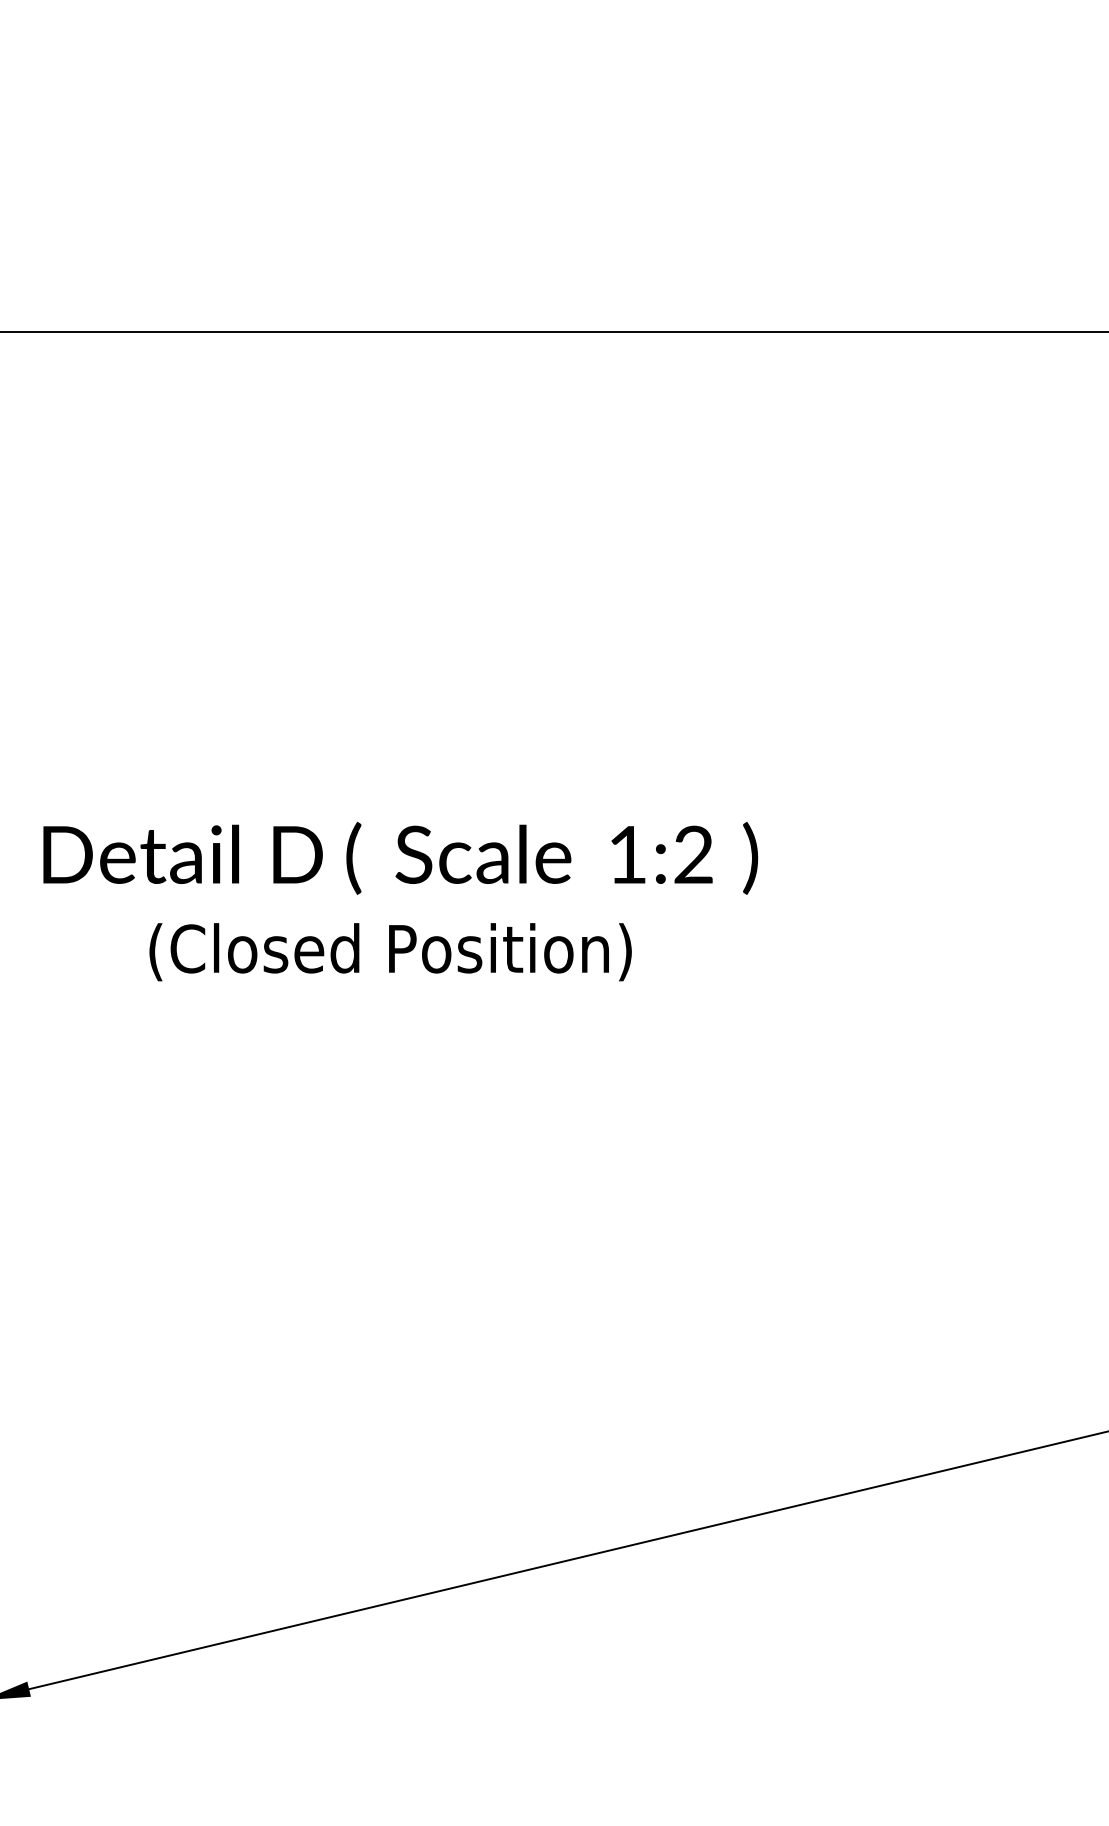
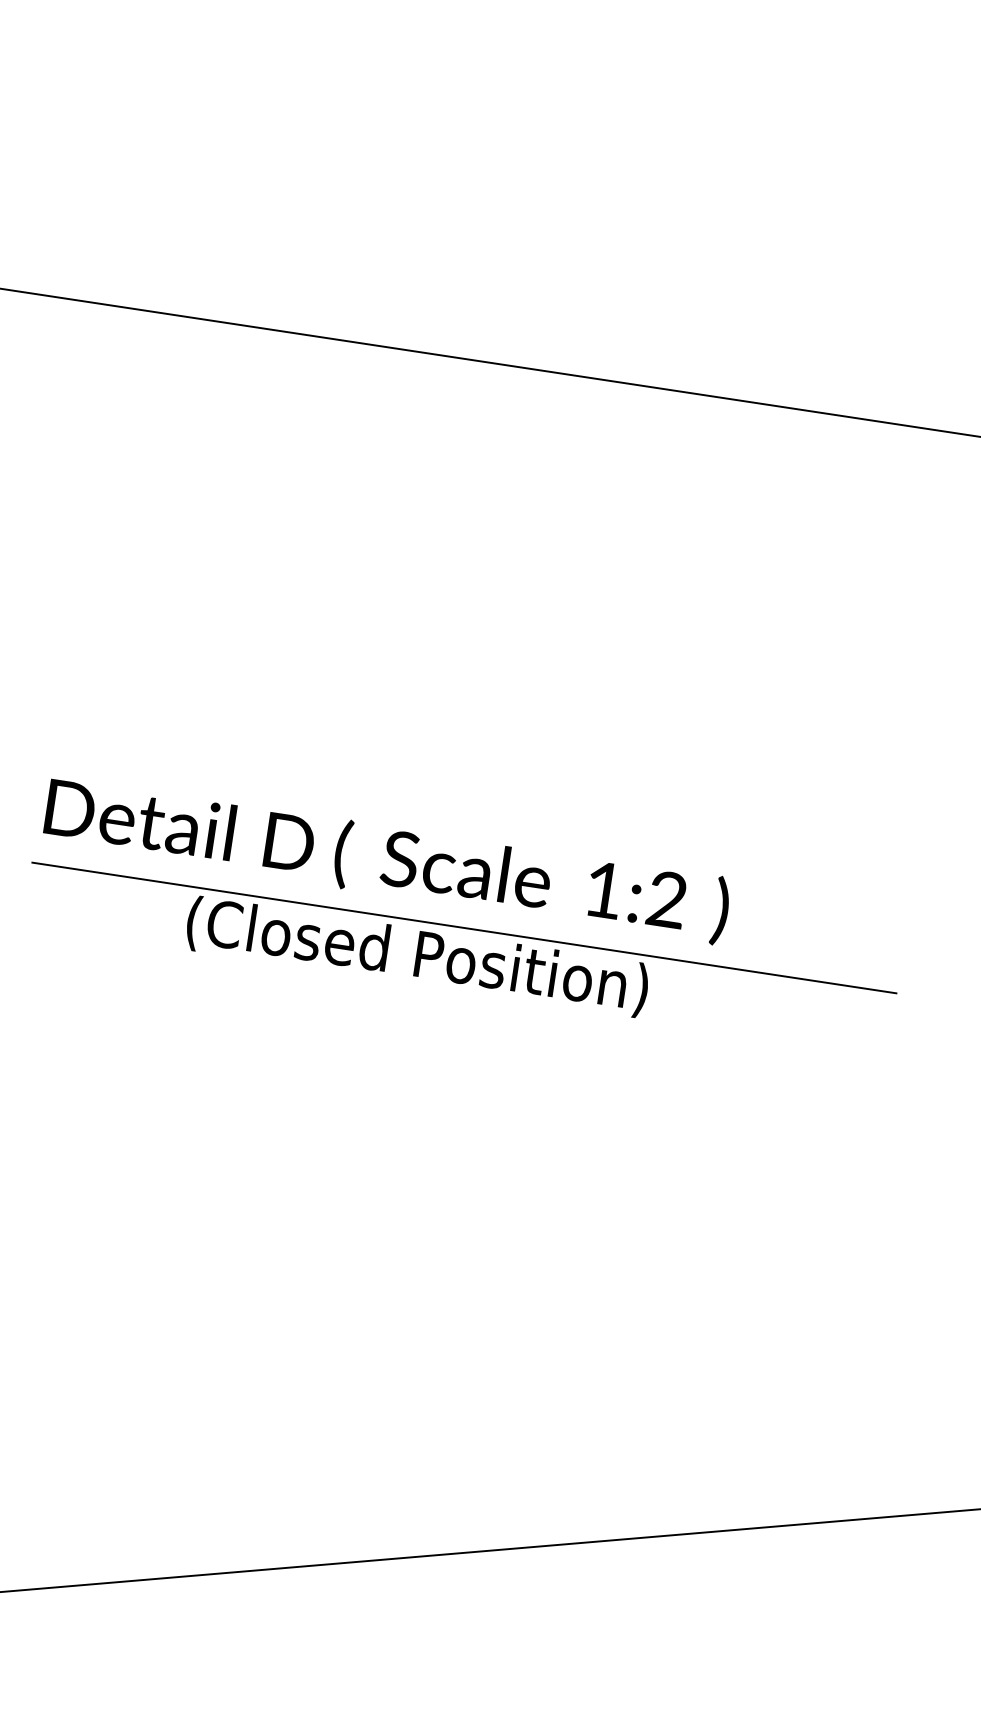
line: (490, 915) -> (464, 928), added
text: (390, 952) -> (417, 957), moved

